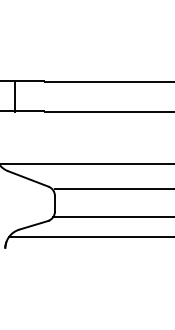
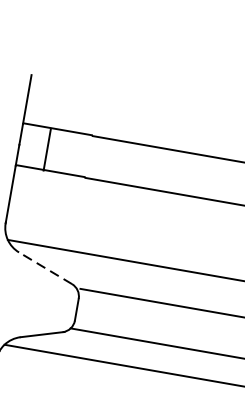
line: (28, 178) -> (45, 267), solid -> dashed

